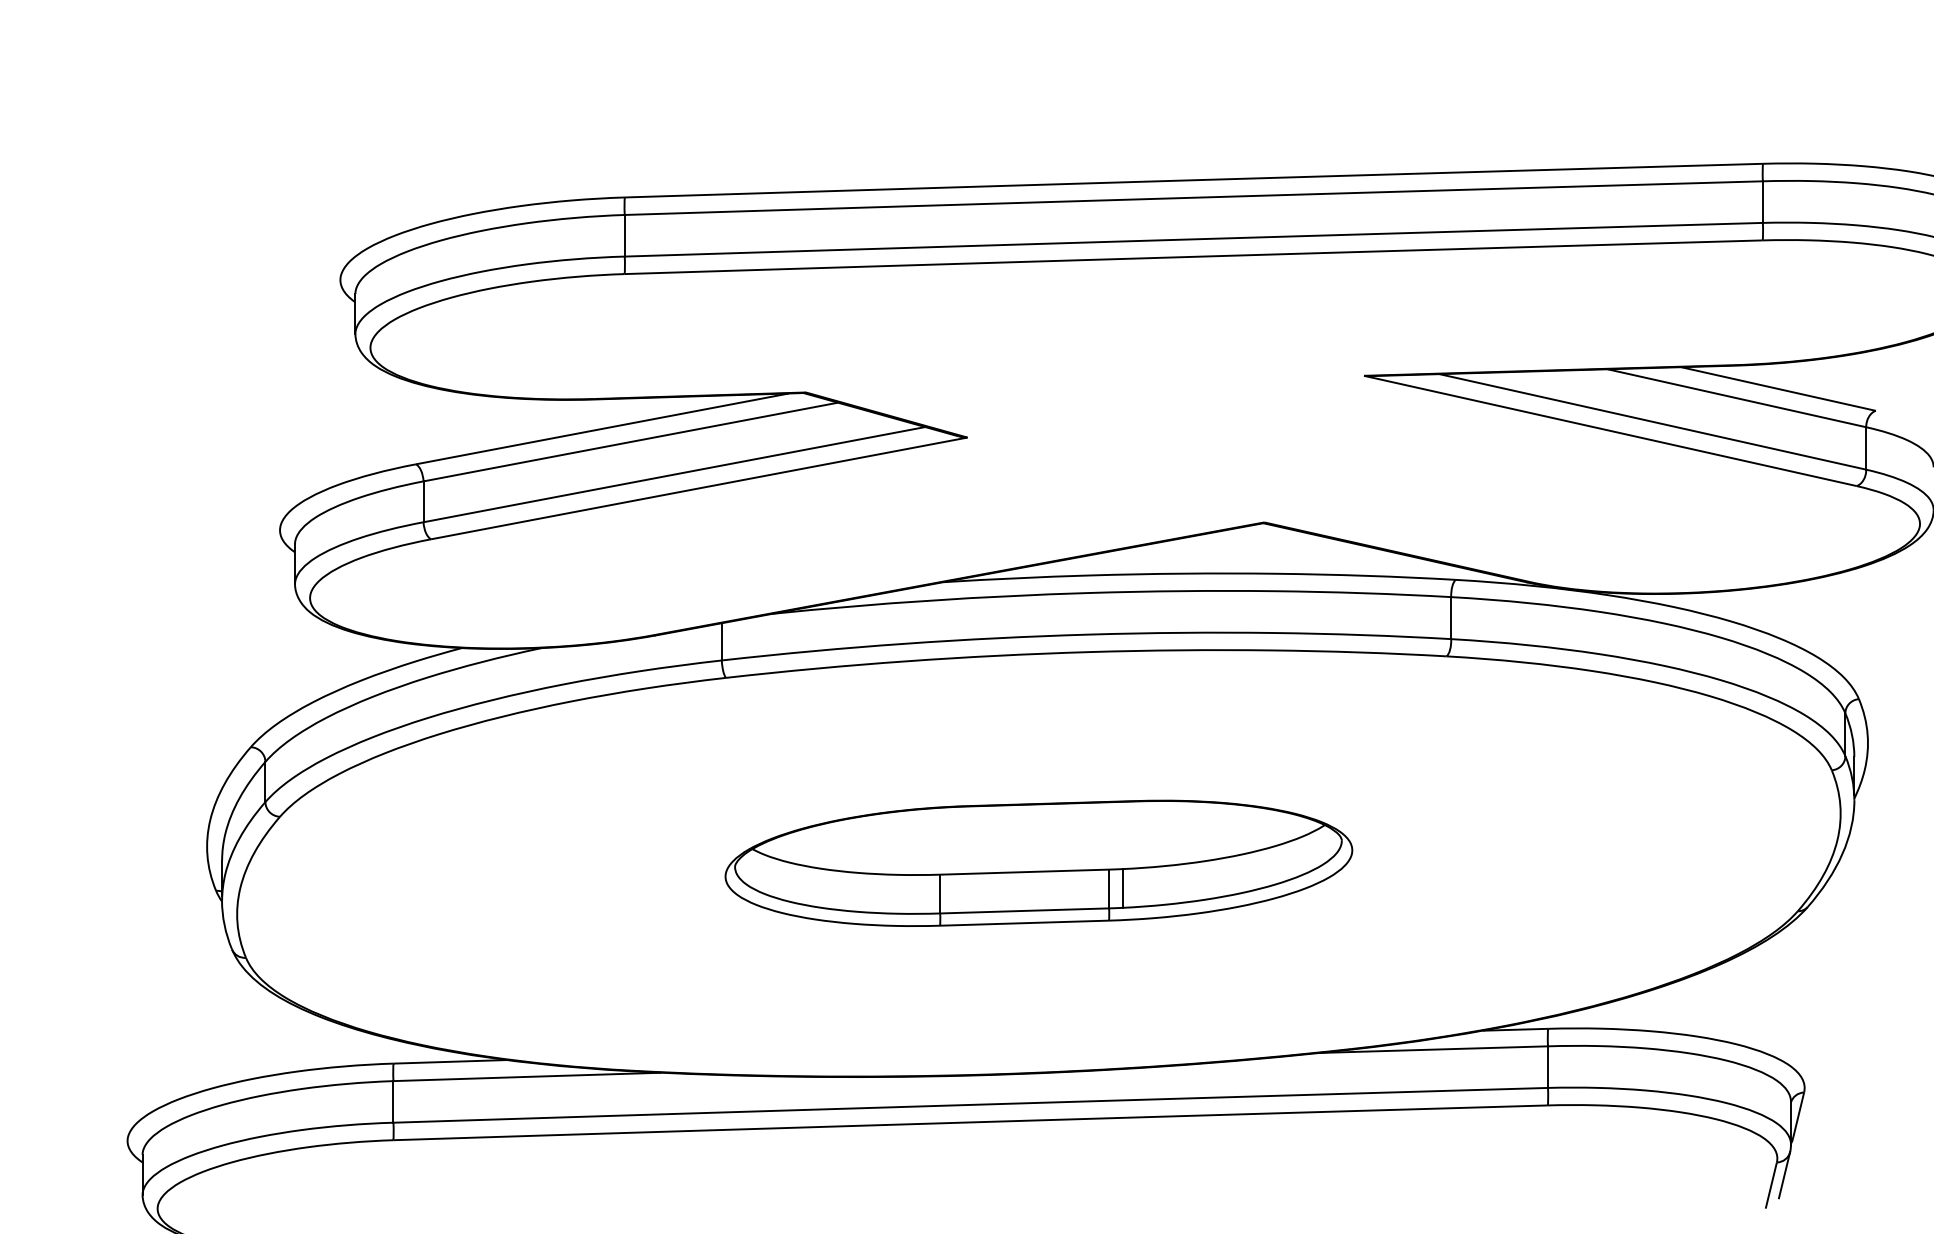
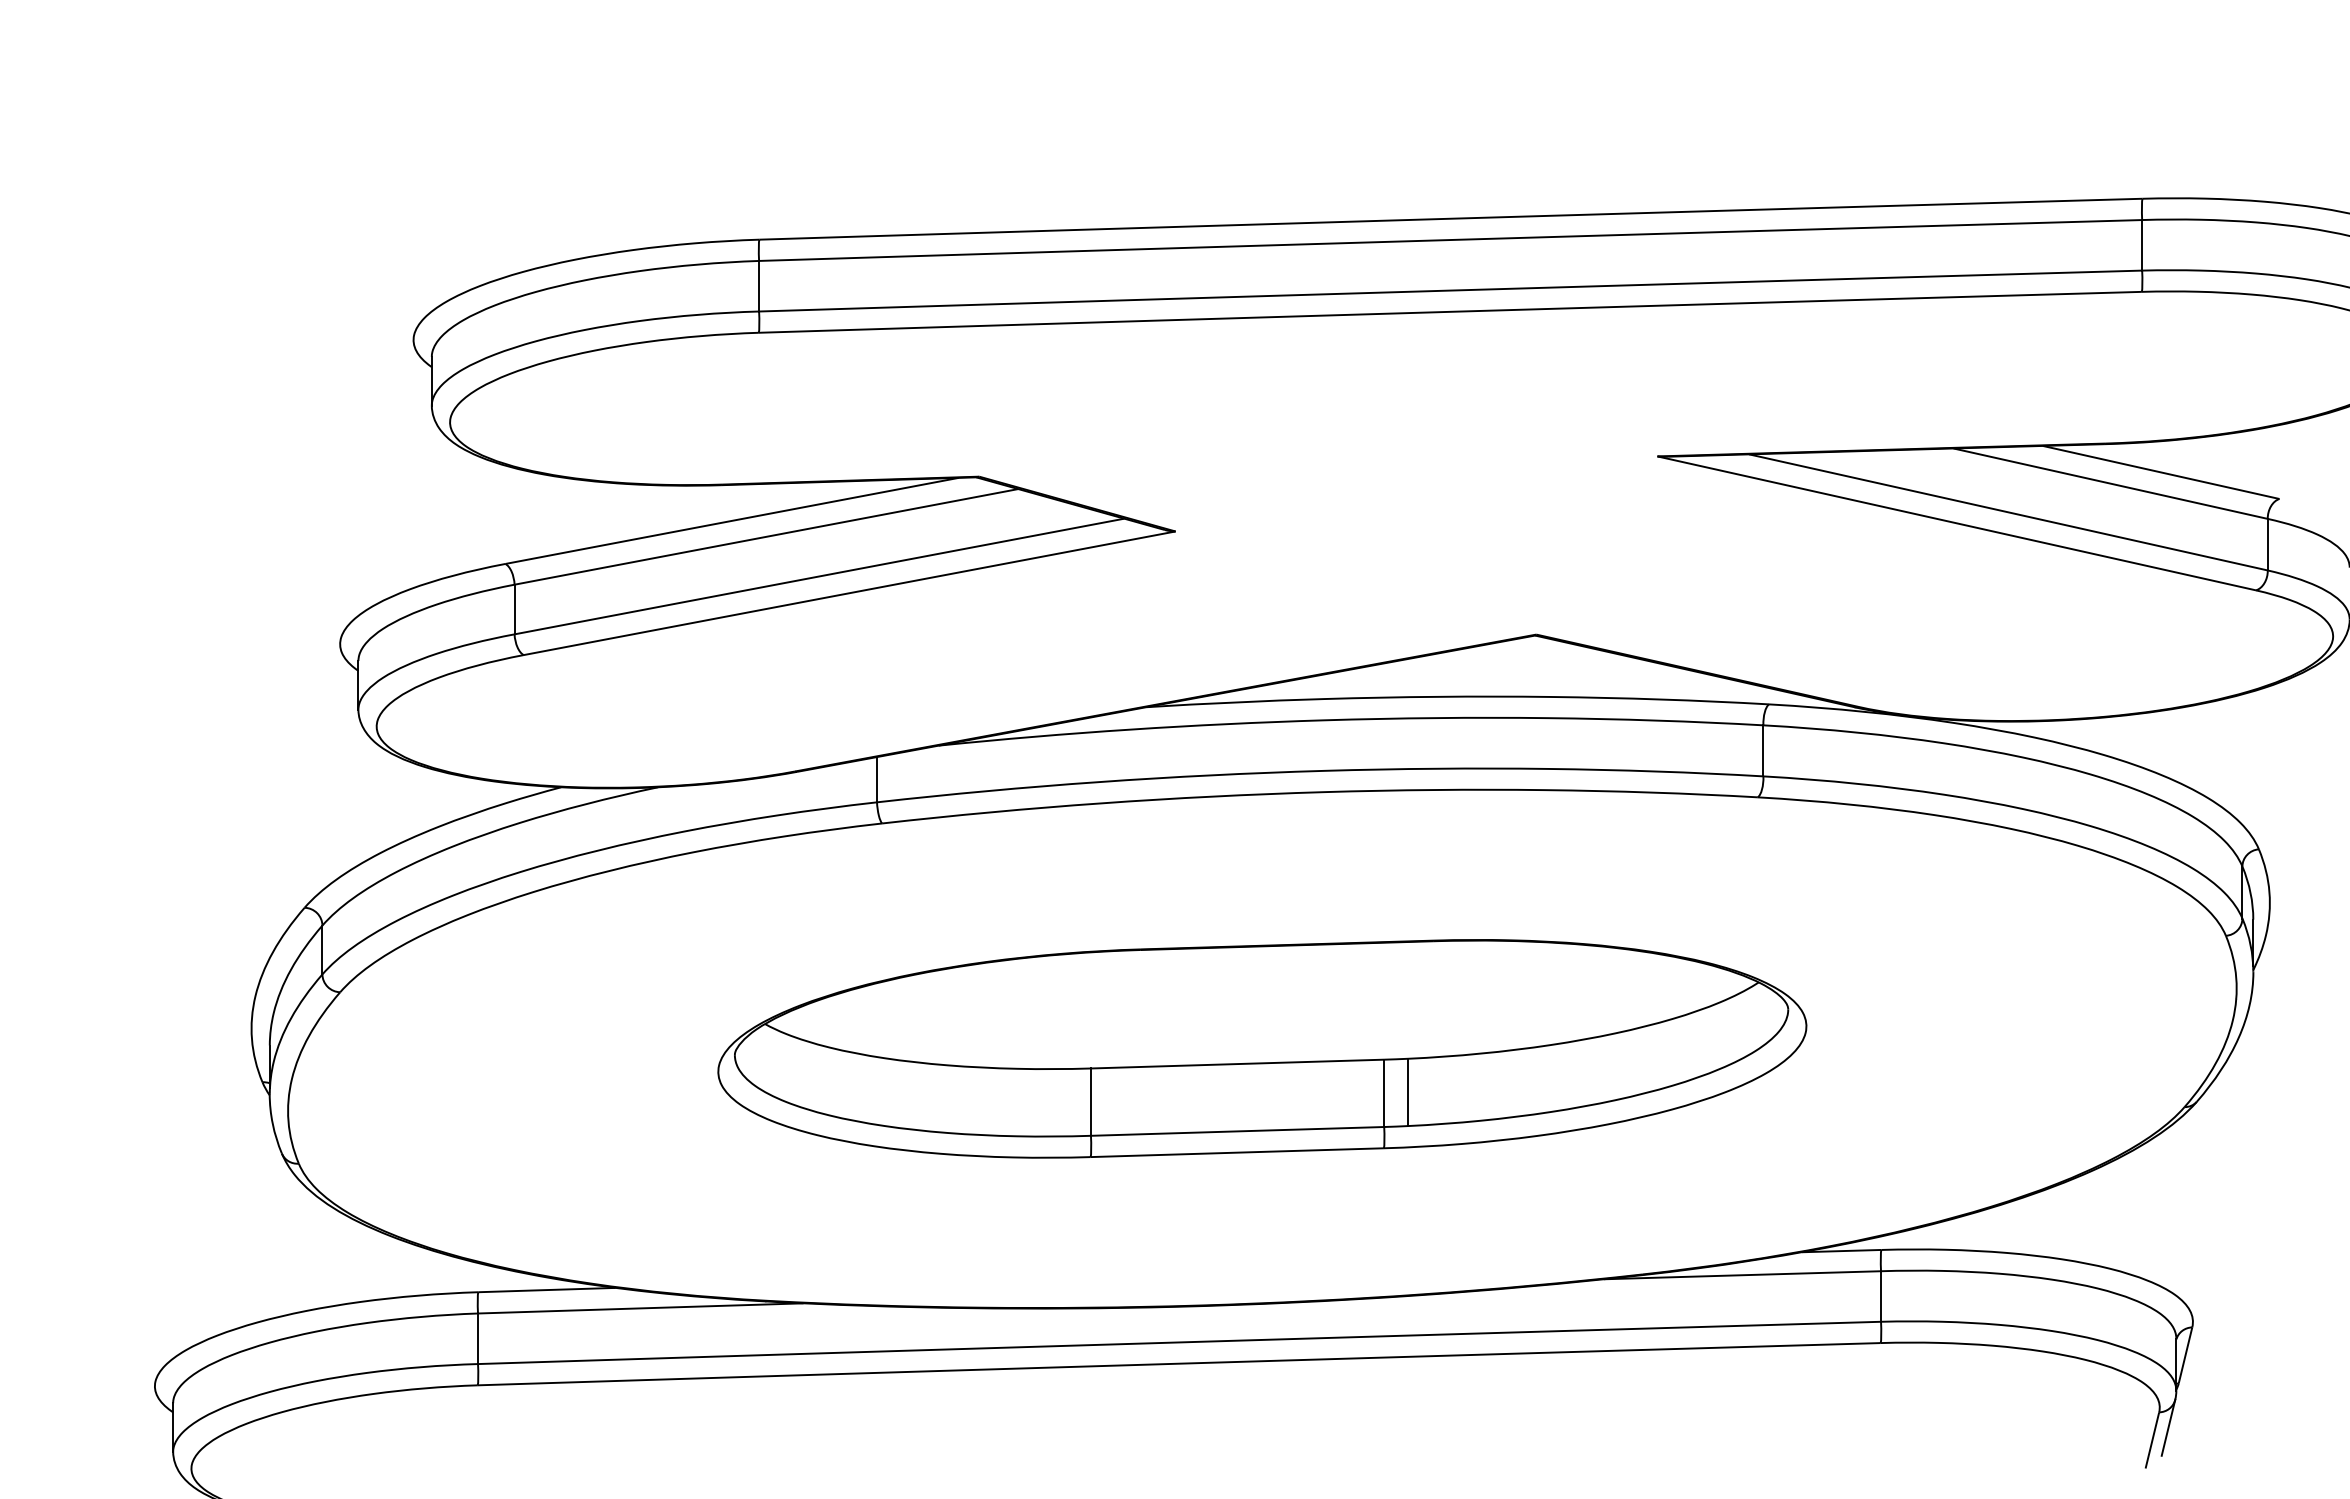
part: (1039, 863) -> (1262, 1048), size x1.43

